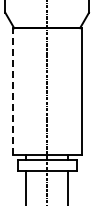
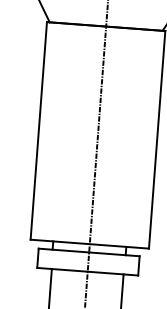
line: (12, 91) -> (38, 130), dashed -> solid

